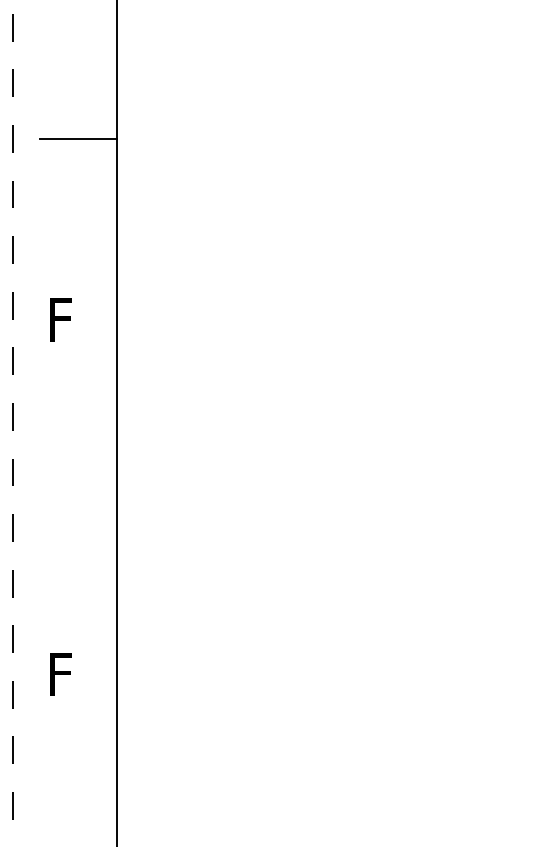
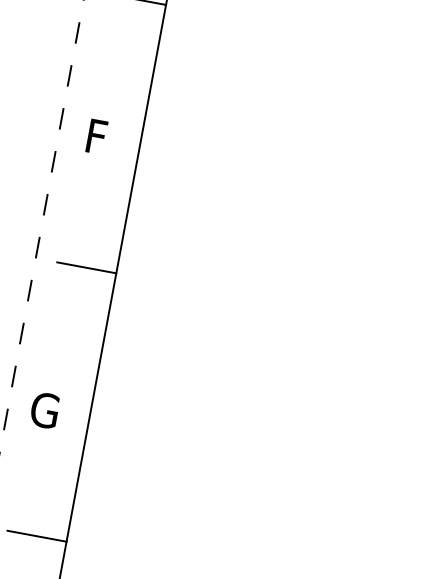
line: (78, 486) -> (86, 267), added
text: (59, 674) -> (45, 410), F -> G
line: (78, 833) -> (36, 536), added

